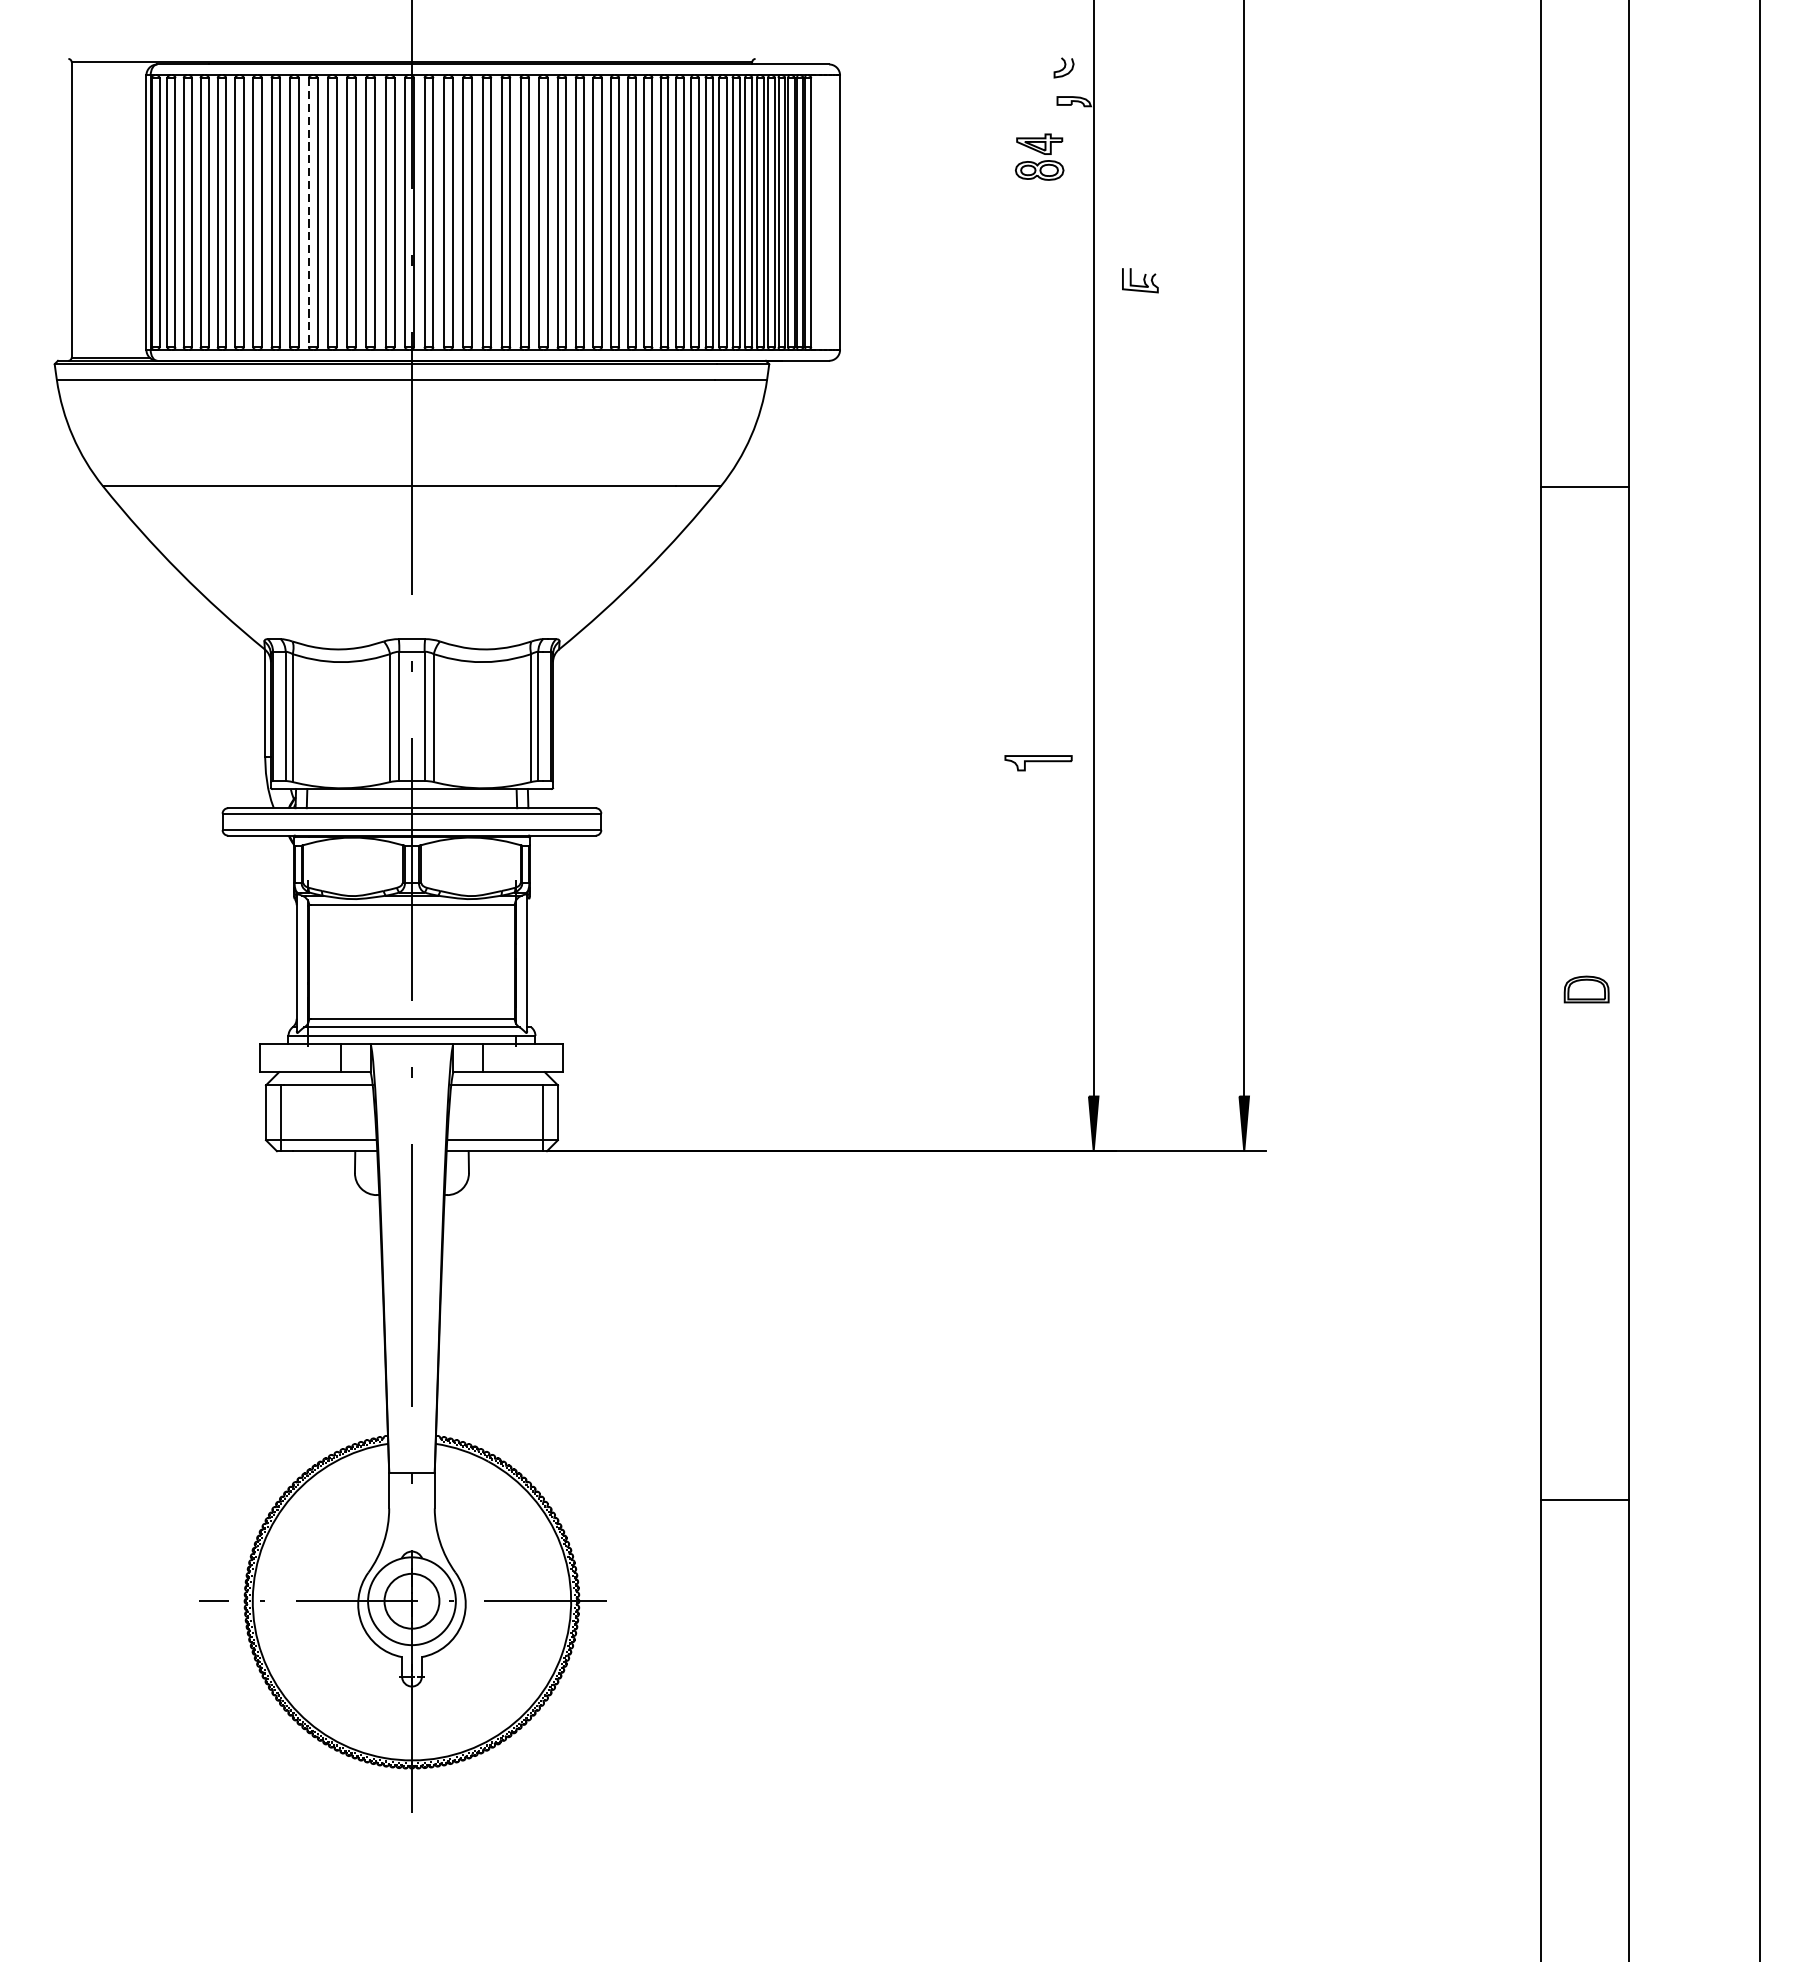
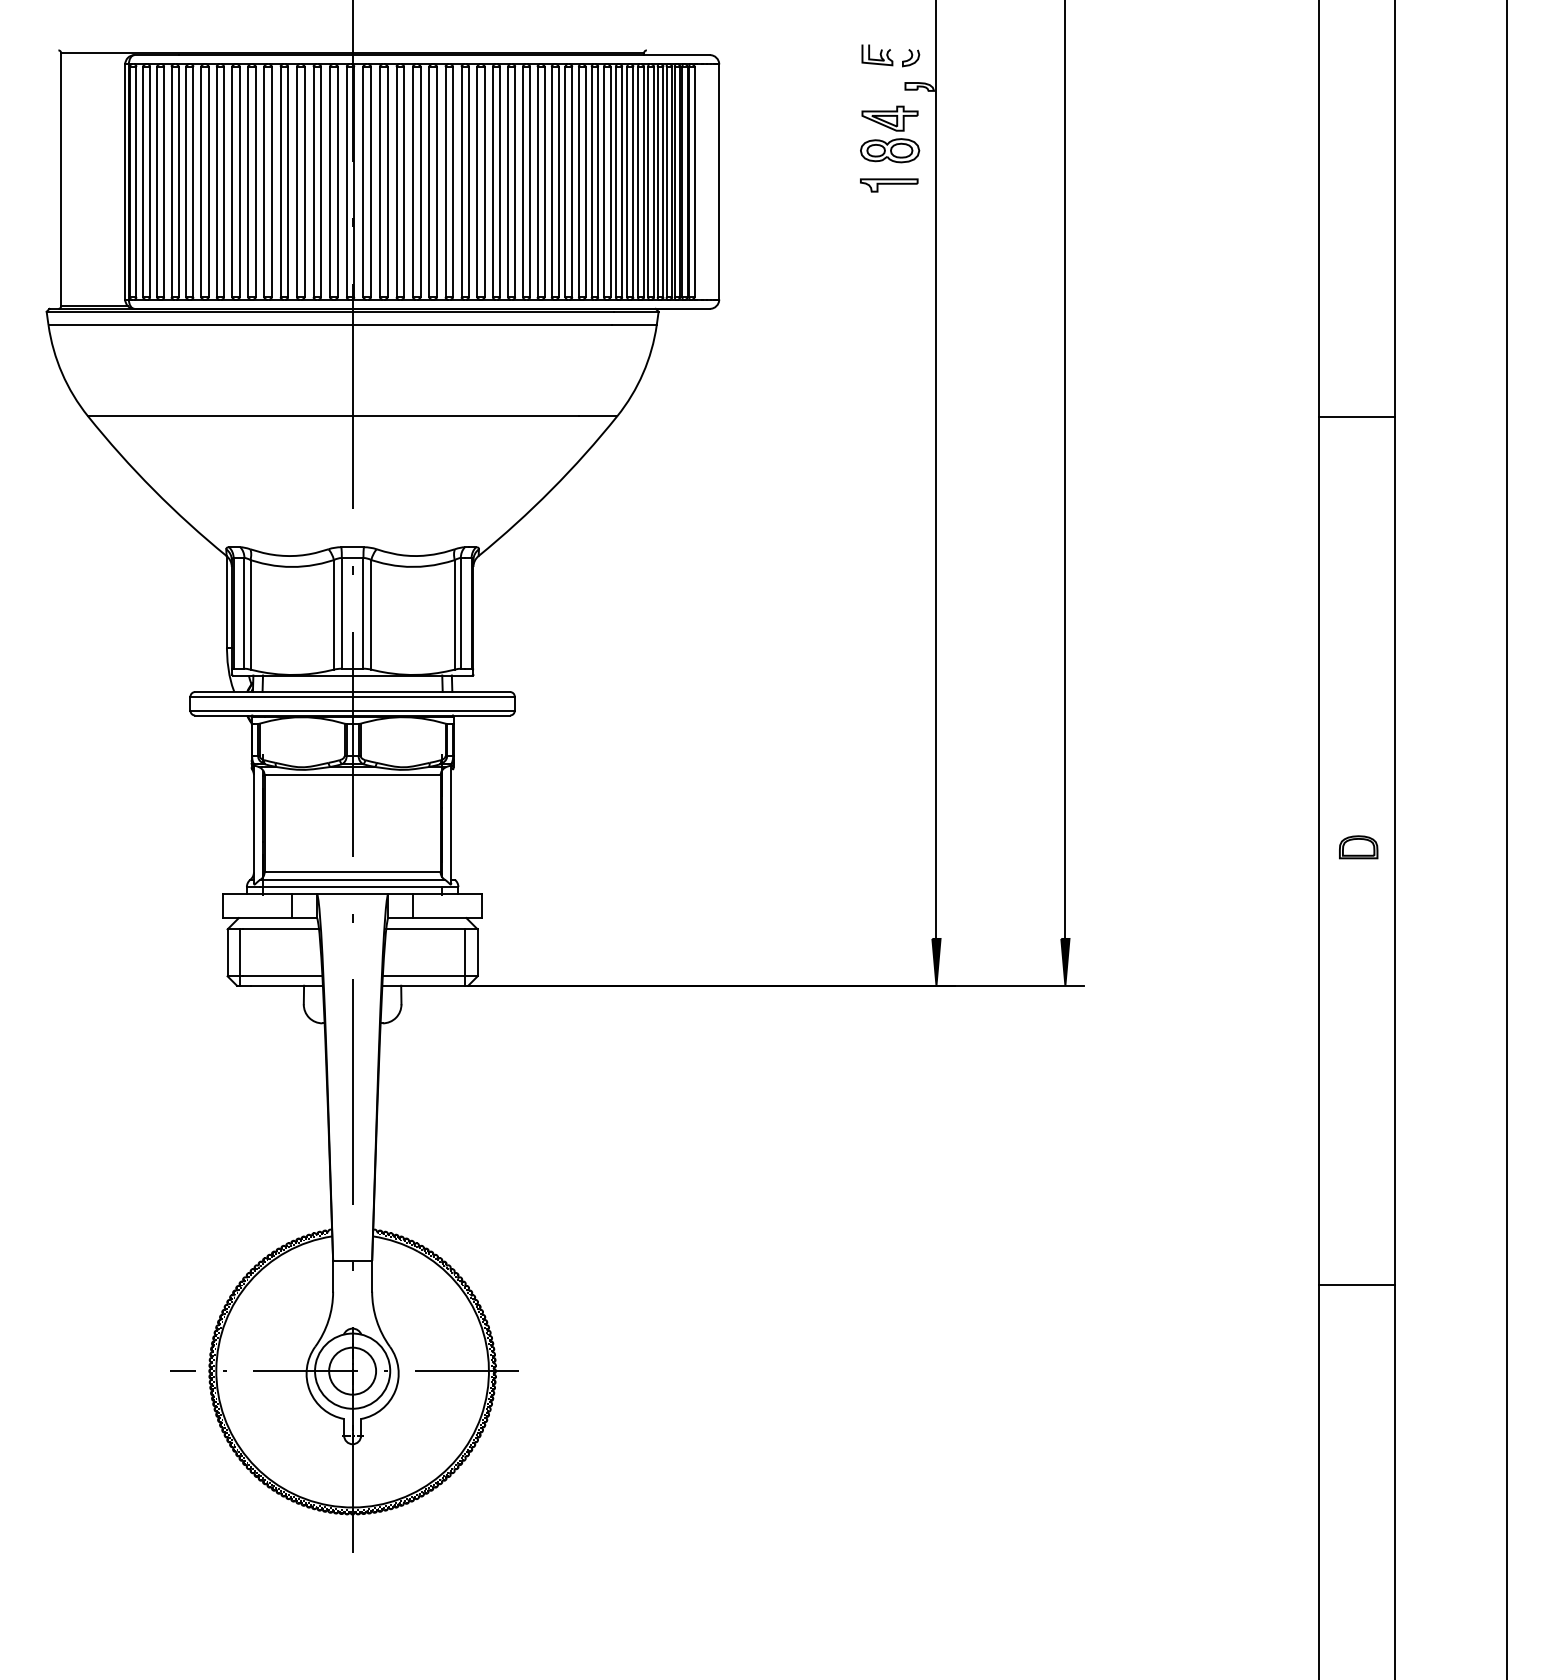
part: (1040, 157) -> (890, 134), size x1.43
line: (309, 213) -> (264, 182), dashed -> solid
part: (1140, 280) -> (877, 55), moved
part: (1038, 763) -> (889, 185), moved

